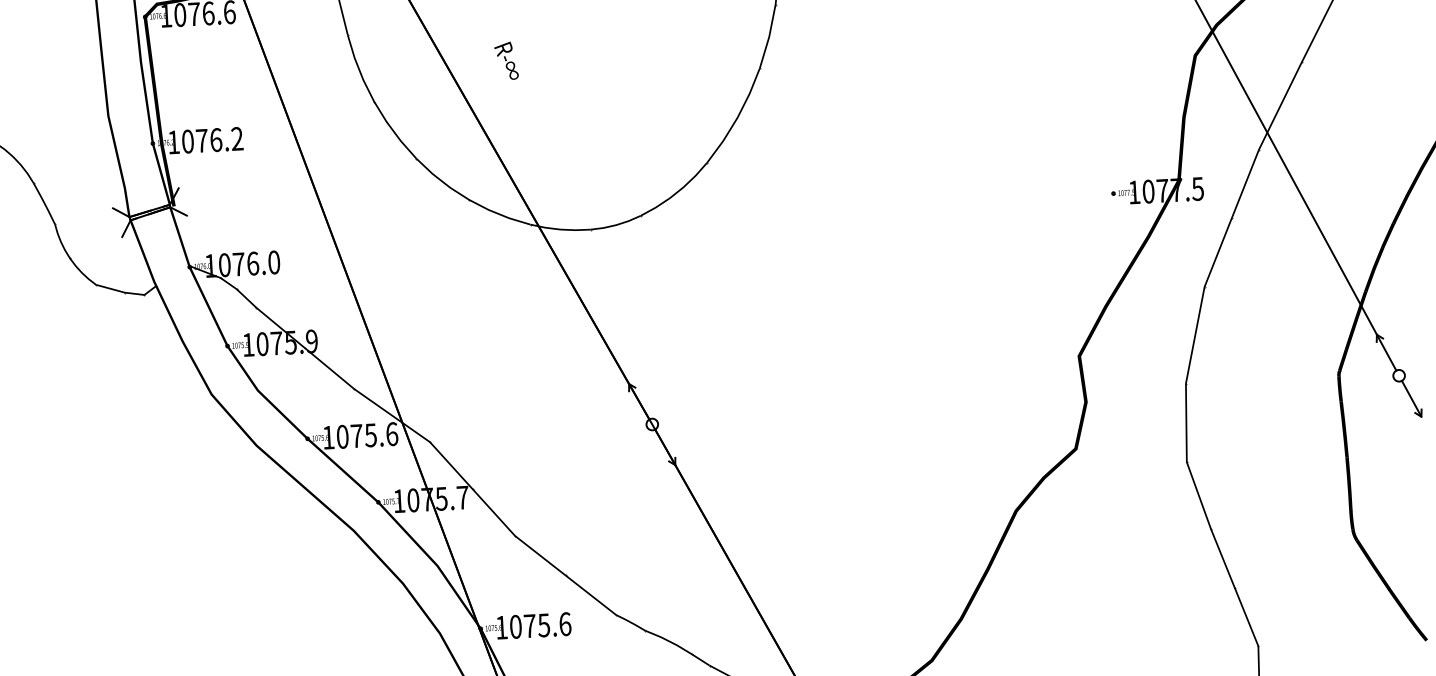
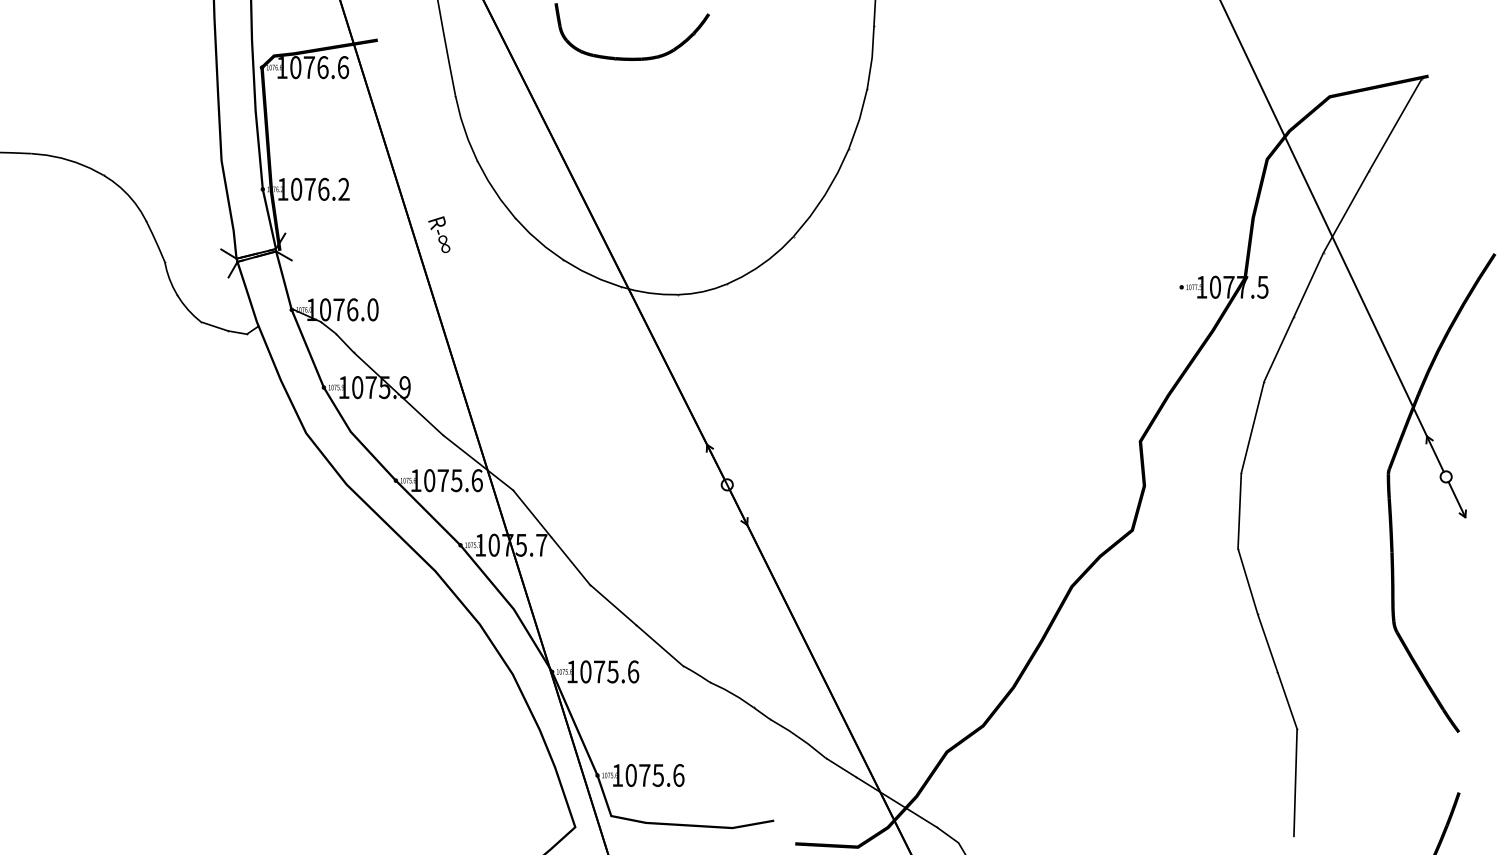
text: (506, 60) -> (439, 234), moved

